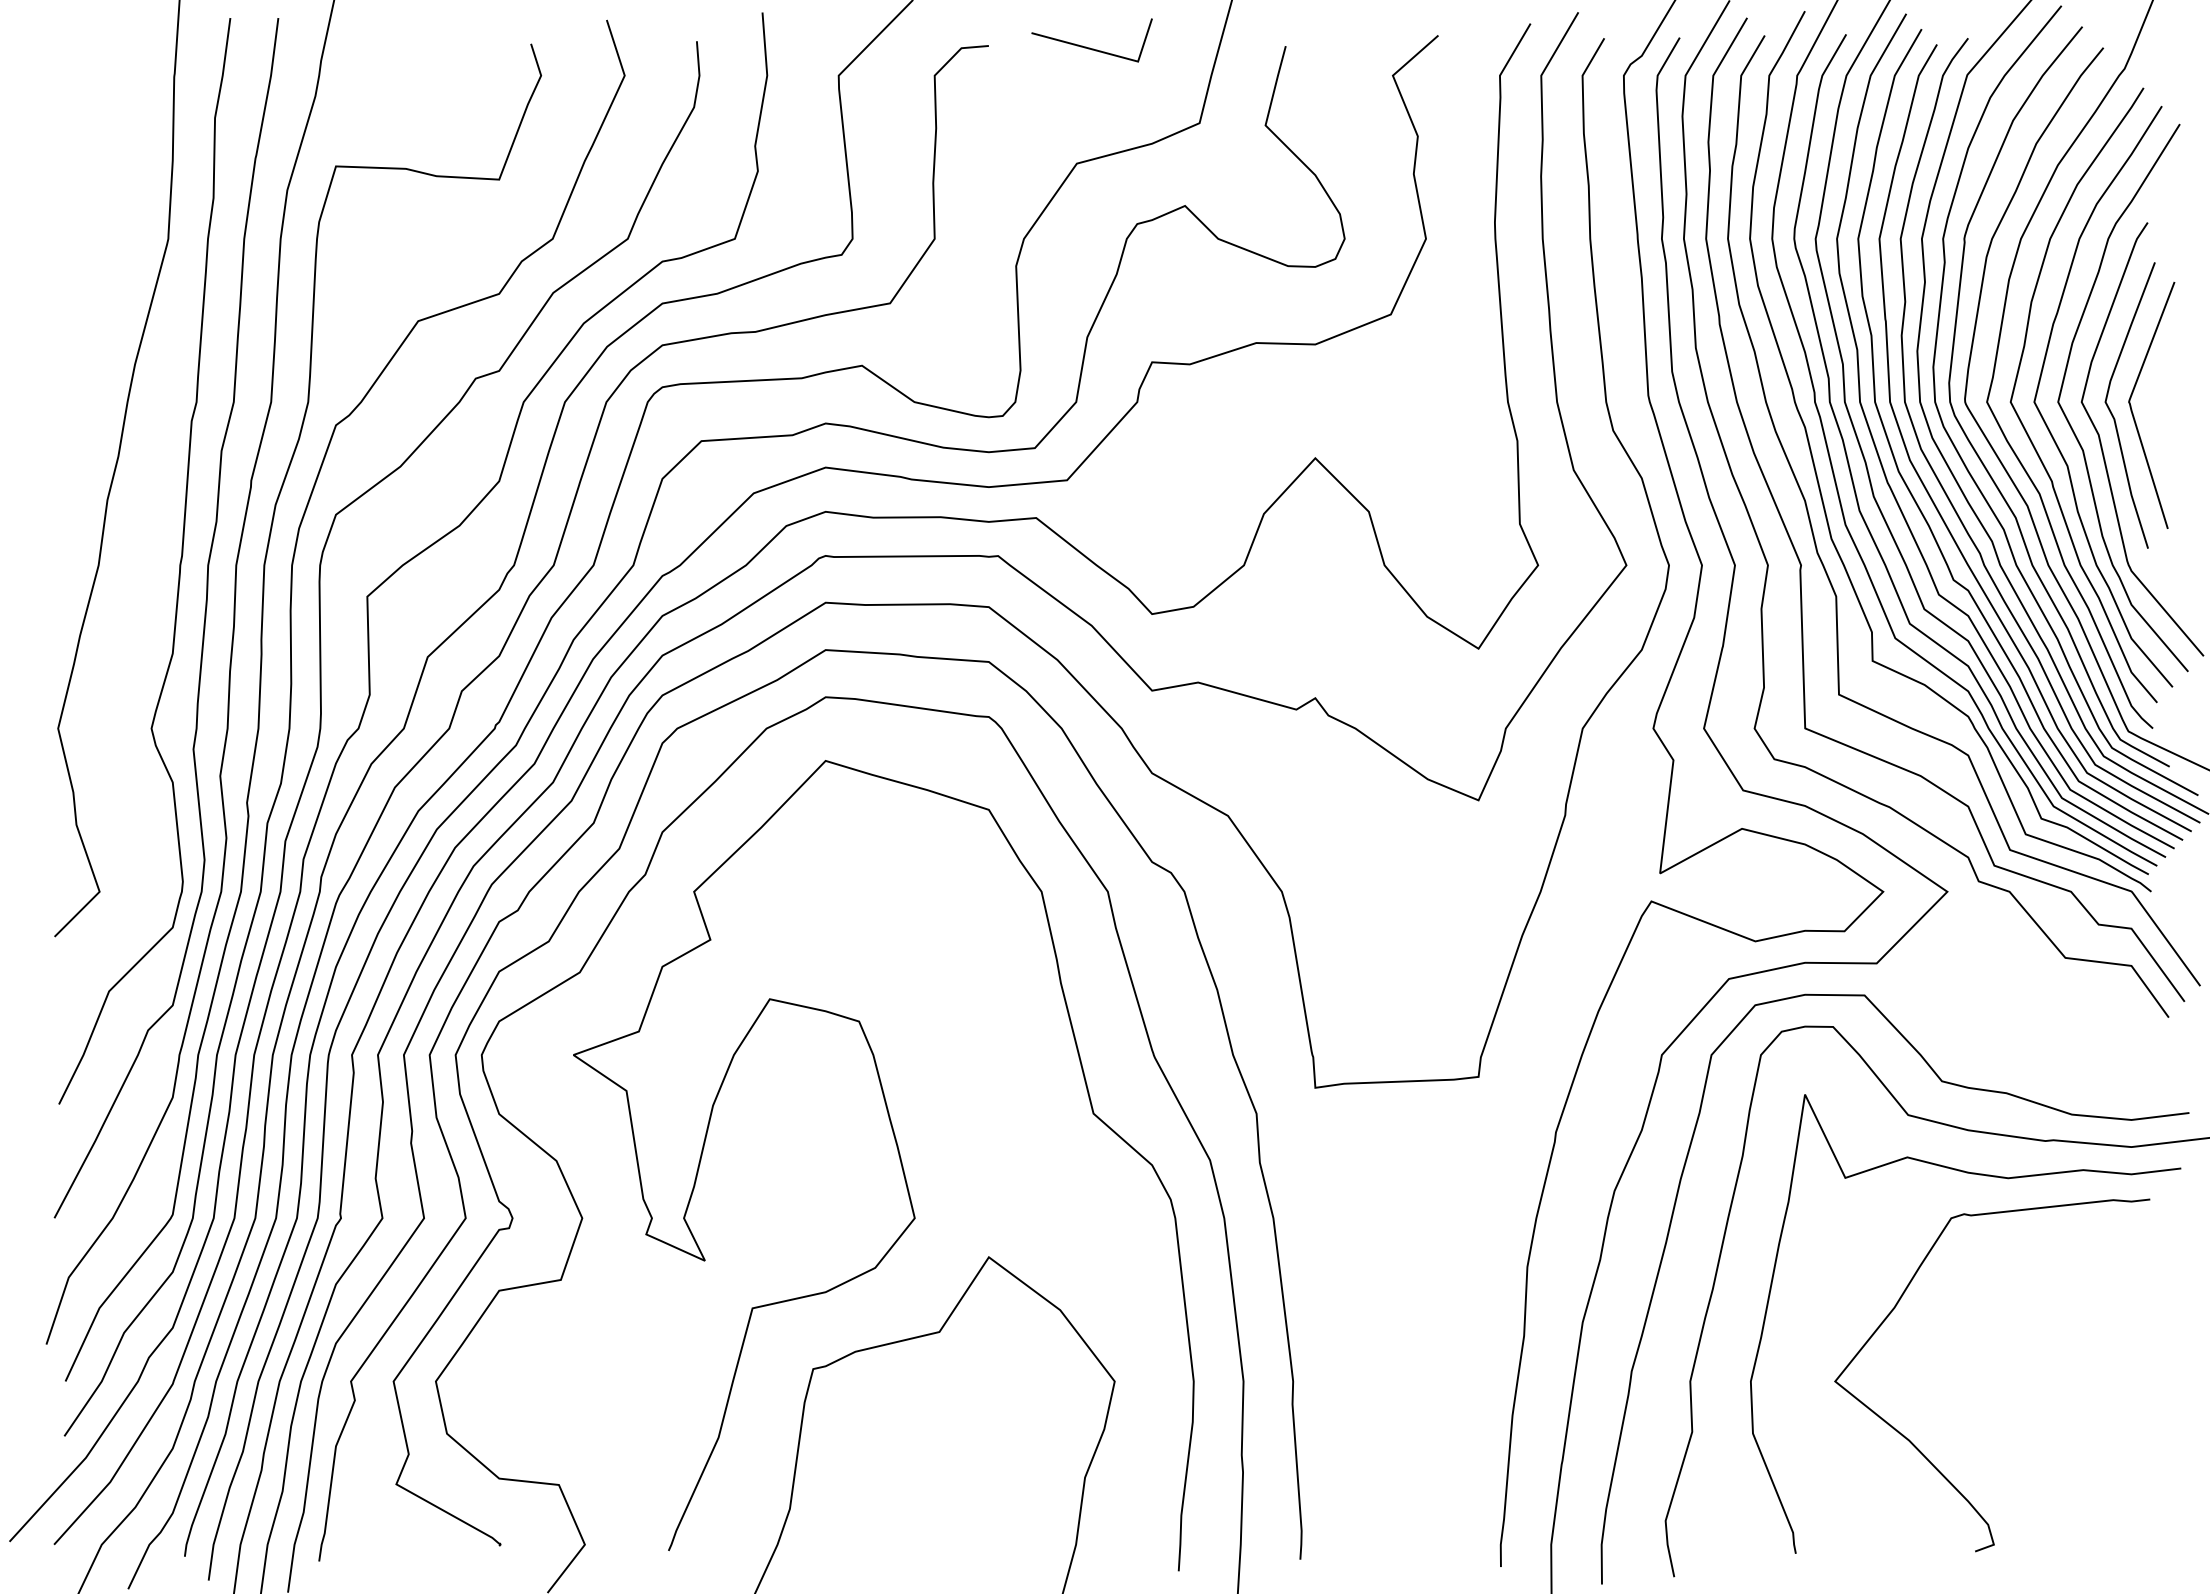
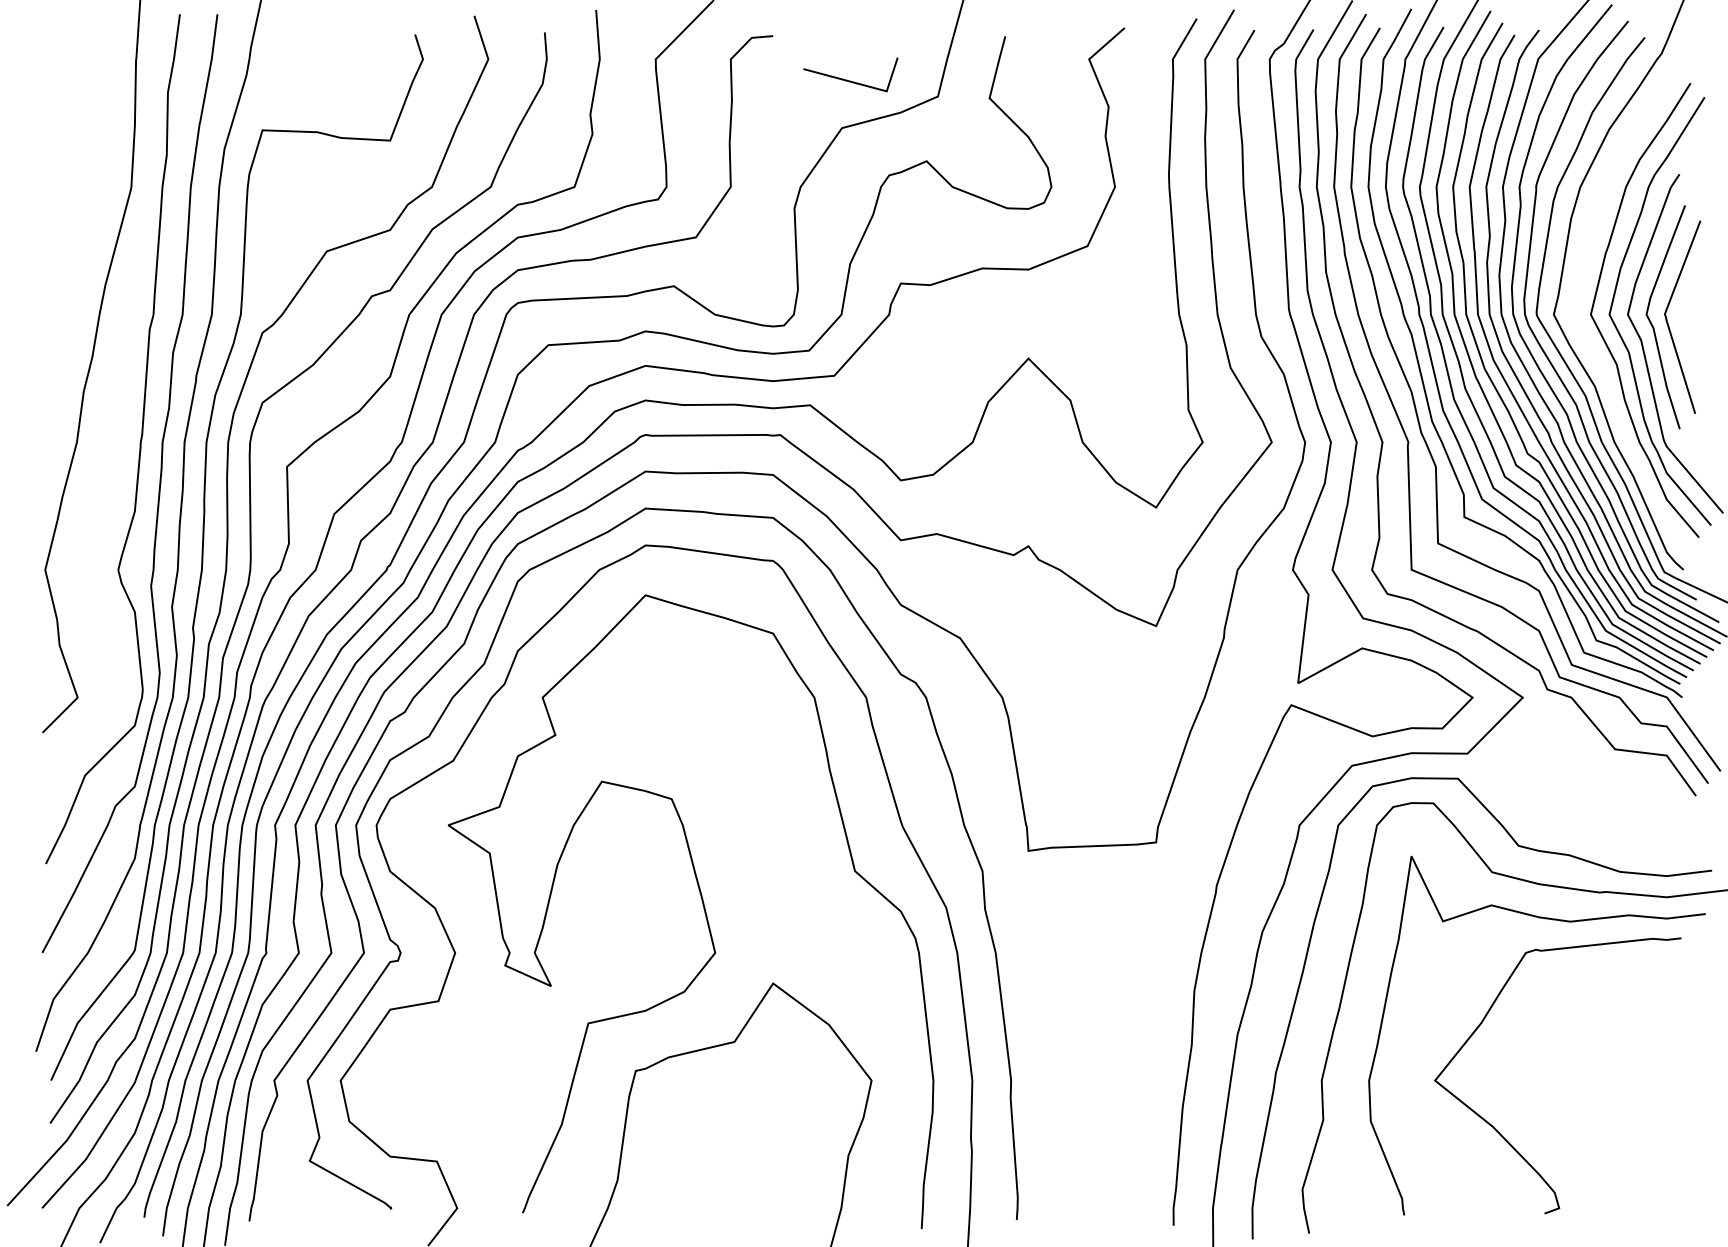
line: (1090, 47) -> (849, 80), moved
curve: (2023, 424) -> (1582, 332), removed

